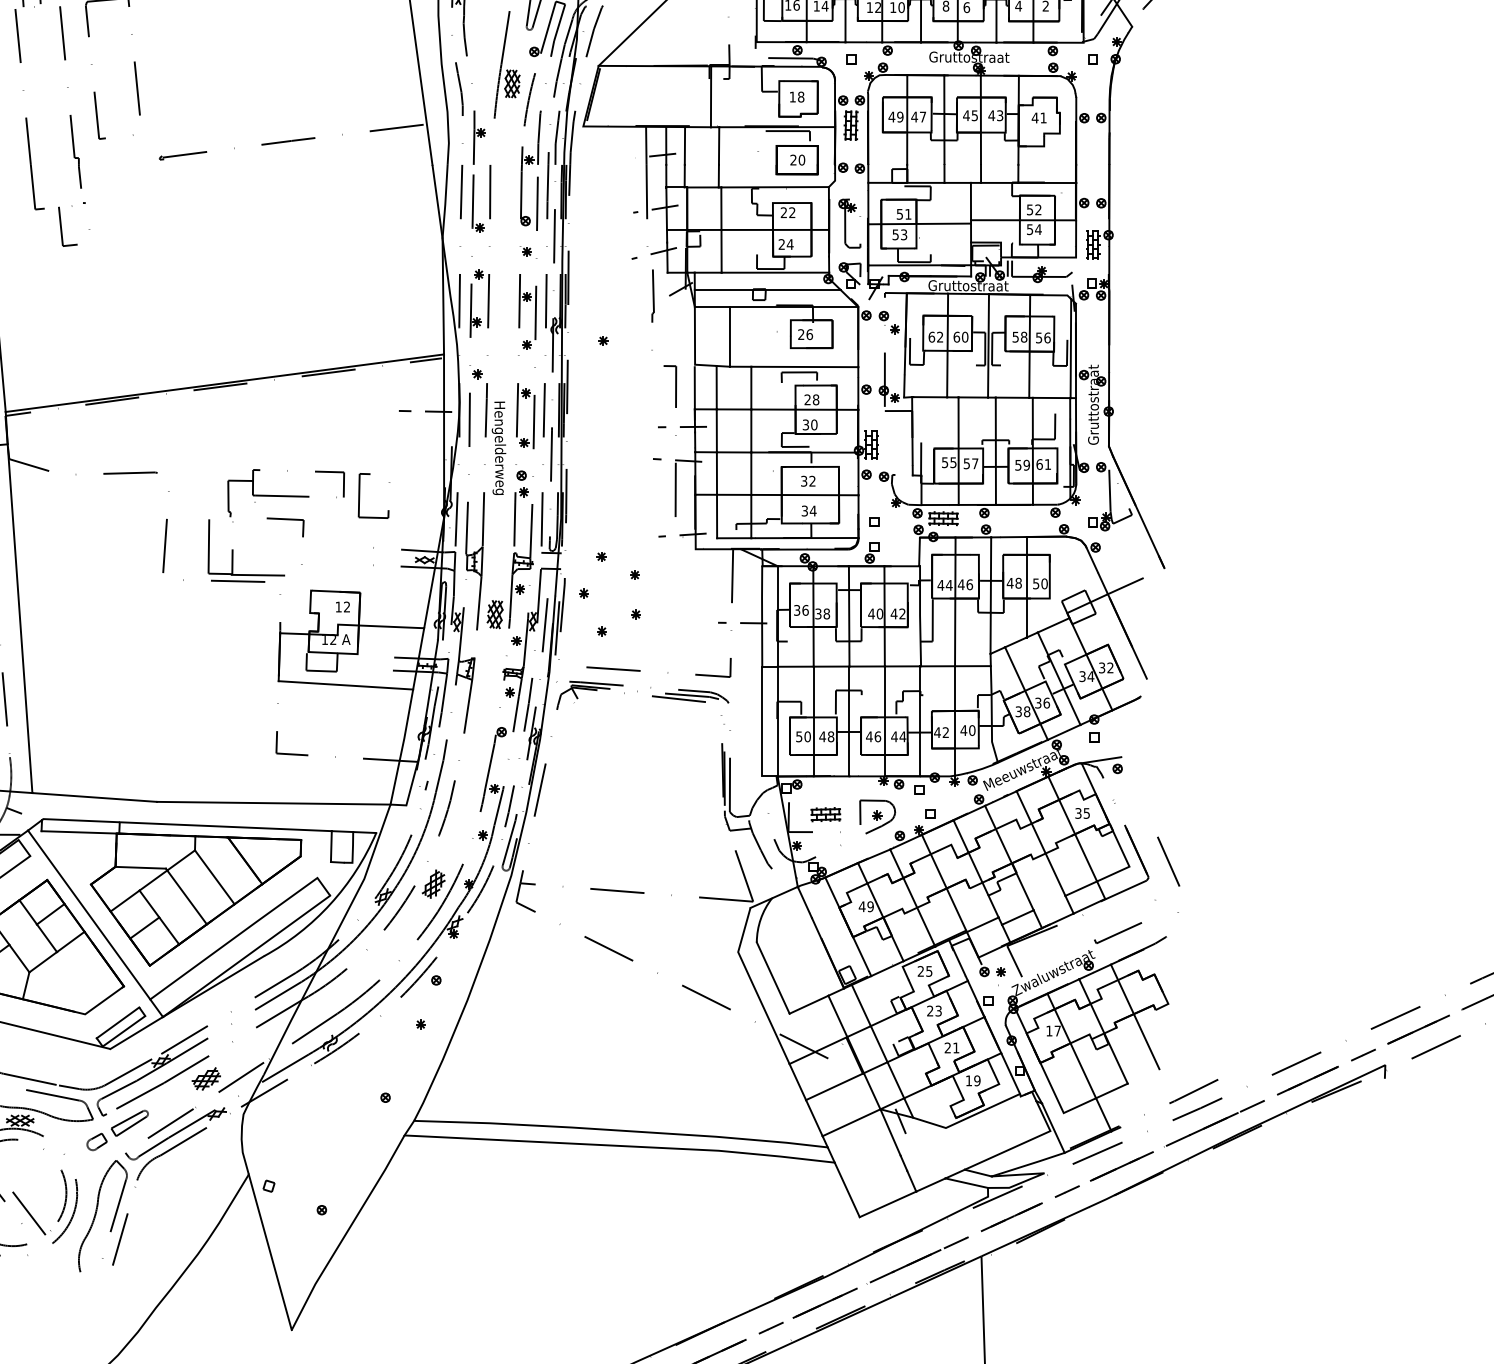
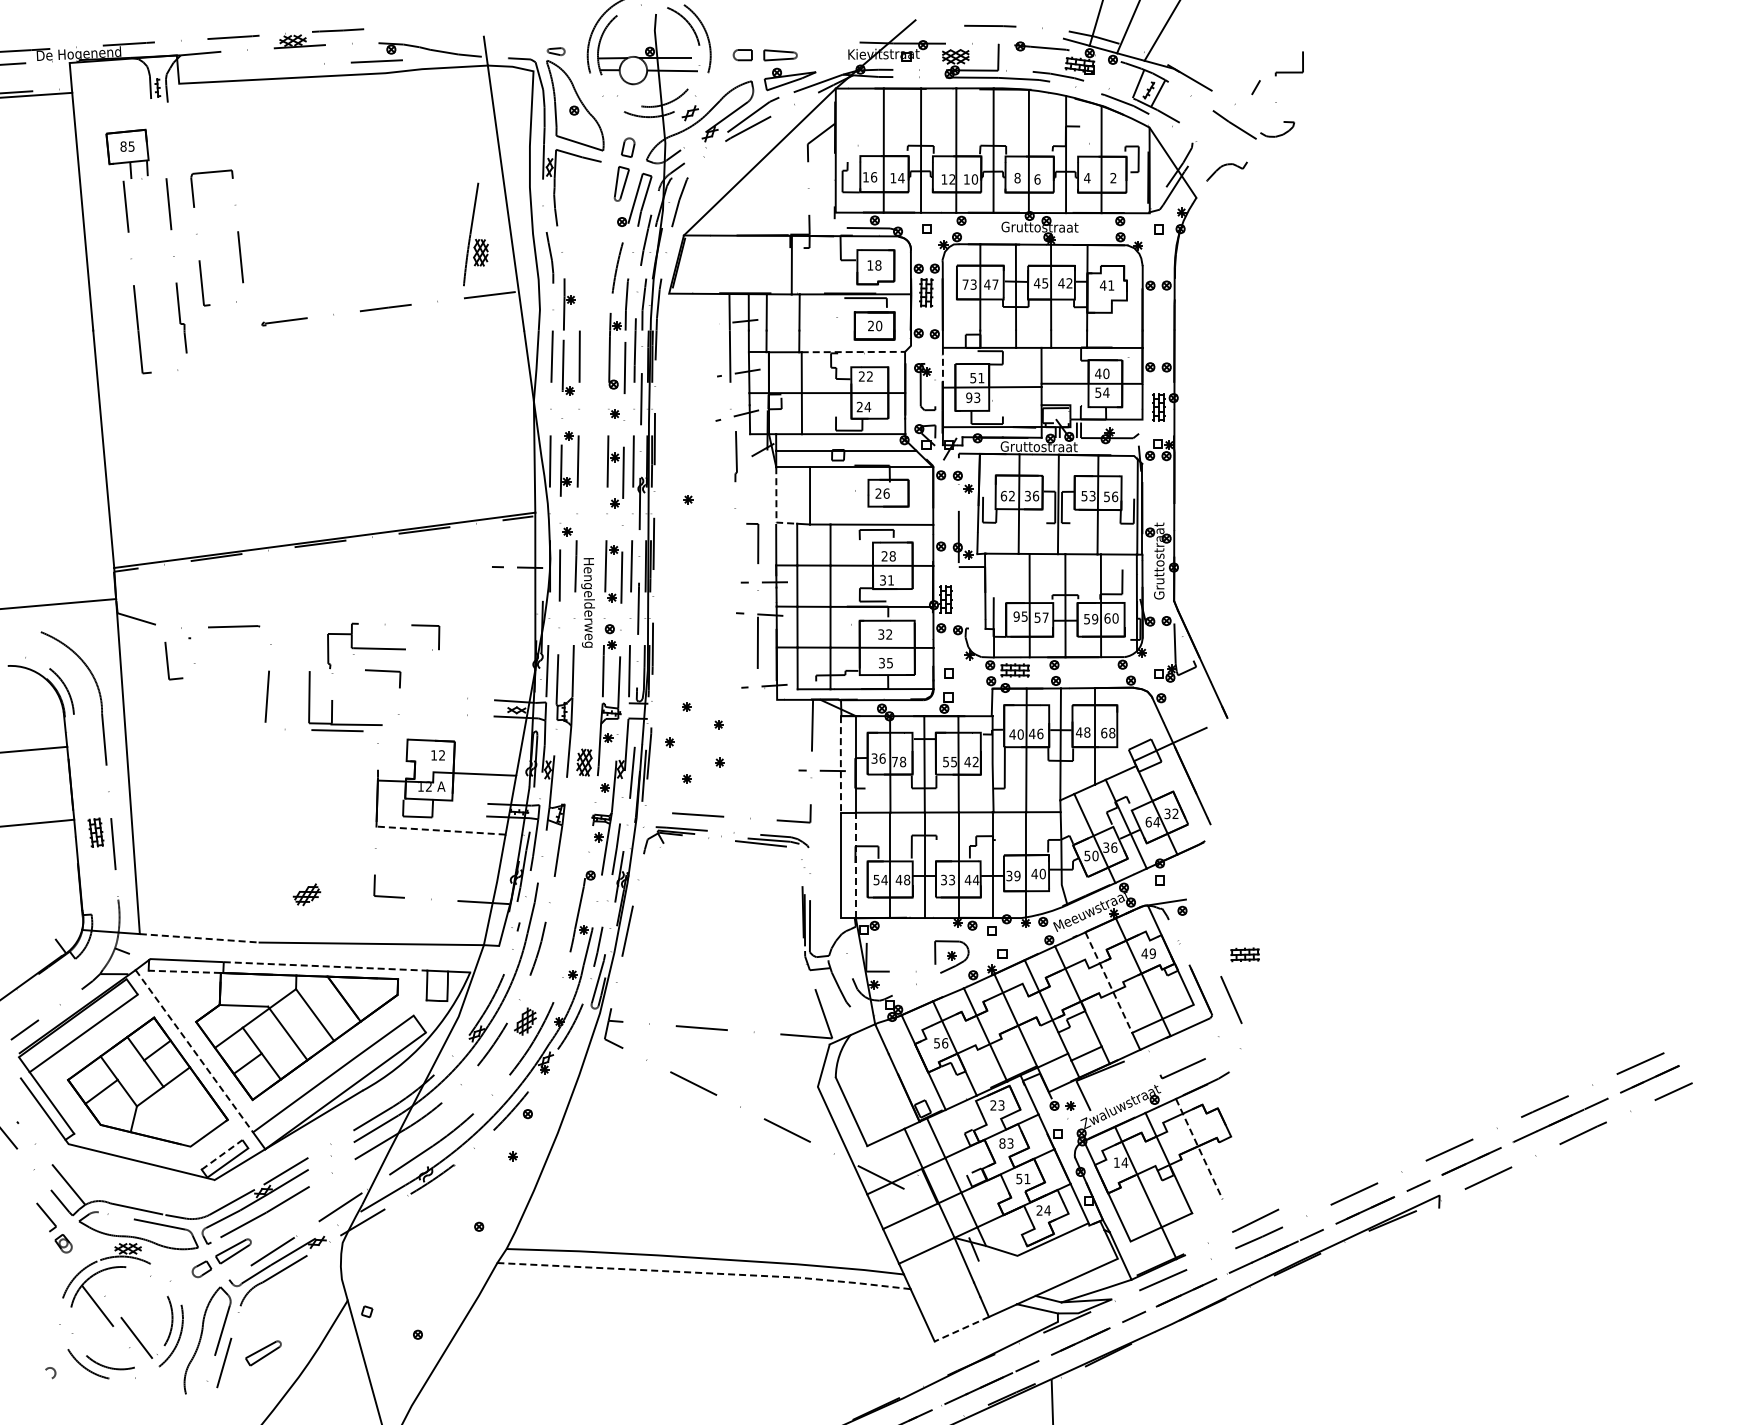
line: (568, 31) -> (654, 202), removed
part: (506, 64) -> (475, 234), moved
text: (1000, 115) -> (1069, 283), 43 -> 42
text: (895, 116) -> (969, 284), 49 -> 73
line: (775, 187) -> (853, 352), solid -> dashed
line: (867, 203) -> (942, 367), solid -> dashed
text: (1034, 209) -> (1102, 373), 52 -> 40
line: (62, 226) -> (168, 660), moved
text: (895, 234) -> (969, 397), 53 -> 93
text: (960, 336) -> (1031, 495), 60 -> 36
text: (1024, 337) -> (1092, 496), 58 -> 53
line: (695, 346) -> (776, 505), solid -> dashed
text: (814, 425) -> (891, 580), 30 -> 31
text: (944, 462) -> (1016, 616), 55 -> 95
text: (1047, 464) -> (1115, 618), 61 -> 60
part: (359, 495) -> (454, 648), removed
text: (812, 511) -> (889, 663), 34 -> 35
text: (1040, 583) -> (1108, 732), 50 -> 68
text: (949, 585) -> (1020, 734), 44 -> 40
text: (817, 613) -> (894, 761), 38 -> 78
text: (875, 613) -> (949, 761), 40 -> 55
line: (761, 616) -> (840, 764), solid -> dashed
text: (1082, 676) -> (1148, 822), 34 -> 64
line: (346, 685) -> (441, 830), solid -> dashed
text: (1022, 711) -> (1091, 855), 38 -> 50
line: (777, 721) -> (855, 865), solid -> dashed
text: (941, 732) -> (1013, 875), 42 -> 39
text: (807, 736) -> (884, 879), 50 -> 54
text: (873, 736) -> (947, 879), 46 -> 33
line: (95, 797) -> (200, 938), solid -> dashed
text: (1082, 813) -> (1148, 953), 35 -> 49
part: (825, 814) -> (1244, 954), moved
line: (225, 826) -> (325, 966), solid -> dashed
line: (78, 832) -> (184, 971), solid -> dashed
line: (1041, 844) -> (1109, 983), solid -> dashed
text: (865, 906) -> (940, 1043), 49 -> 56
line: (89, 915) -> (194, 1051), solid -> dashed
text: (929, 970) -> (1001, 1104), 25 -> 23
text: (930, 1011) -> (1002, 1143), 23 -> 83
line: (1135, 1017) -> (1199, 1149), solid -> dashed
line: (118, 1022) -> (222, 1154), solid -> dashed
text: (1057, 1030) -> (1124, 1162), 17 -> 14
text: (948, 1047) -> (1019, 1178), 21 -> 51
part: (205, 1078) -> (306, 894), moved
text: (973, 1080) -> (1043, 1210), 19 -> 24
line: (621, 1146) -> (705, 1273), solid -> dashed
line: (887, 1204) -> (961, 1329), solid -> dashed
part: (161, 1229) -> (263, 1353), added

